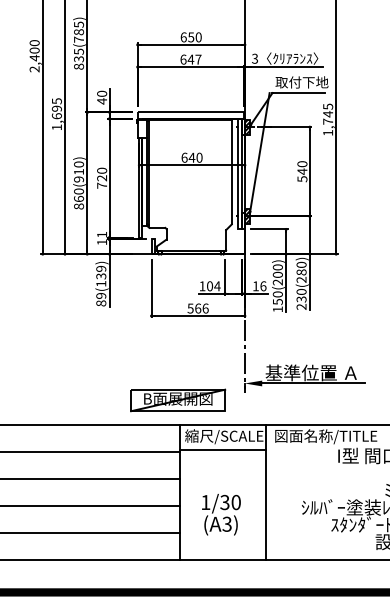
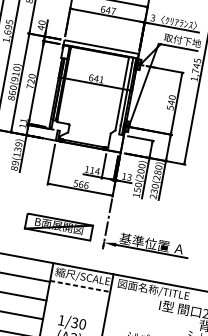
text: (199, 157) -> (101, 79), 640 -> 641
text: (210, 286) -> (92, 170), 104 -> 114
text: (263, 286) -> (129, 177), 16 -> 13
part: (178, 400) -> (59, 227), moved
line: (223, 450) -> (80, 286), solid -> dashed

